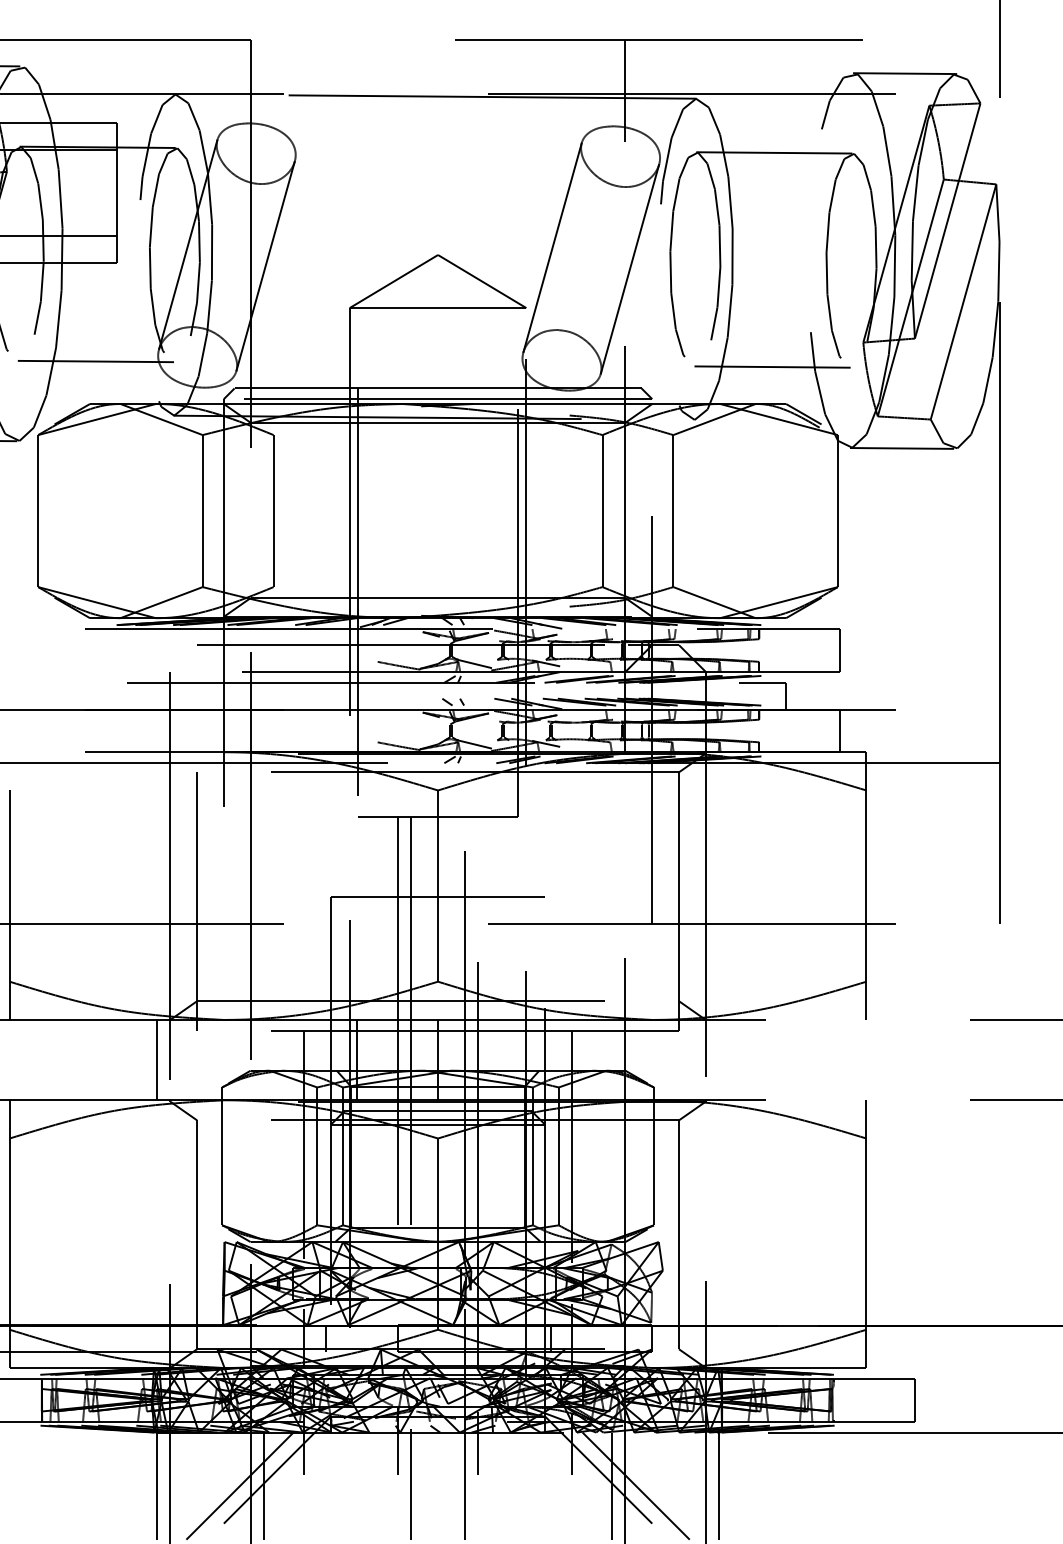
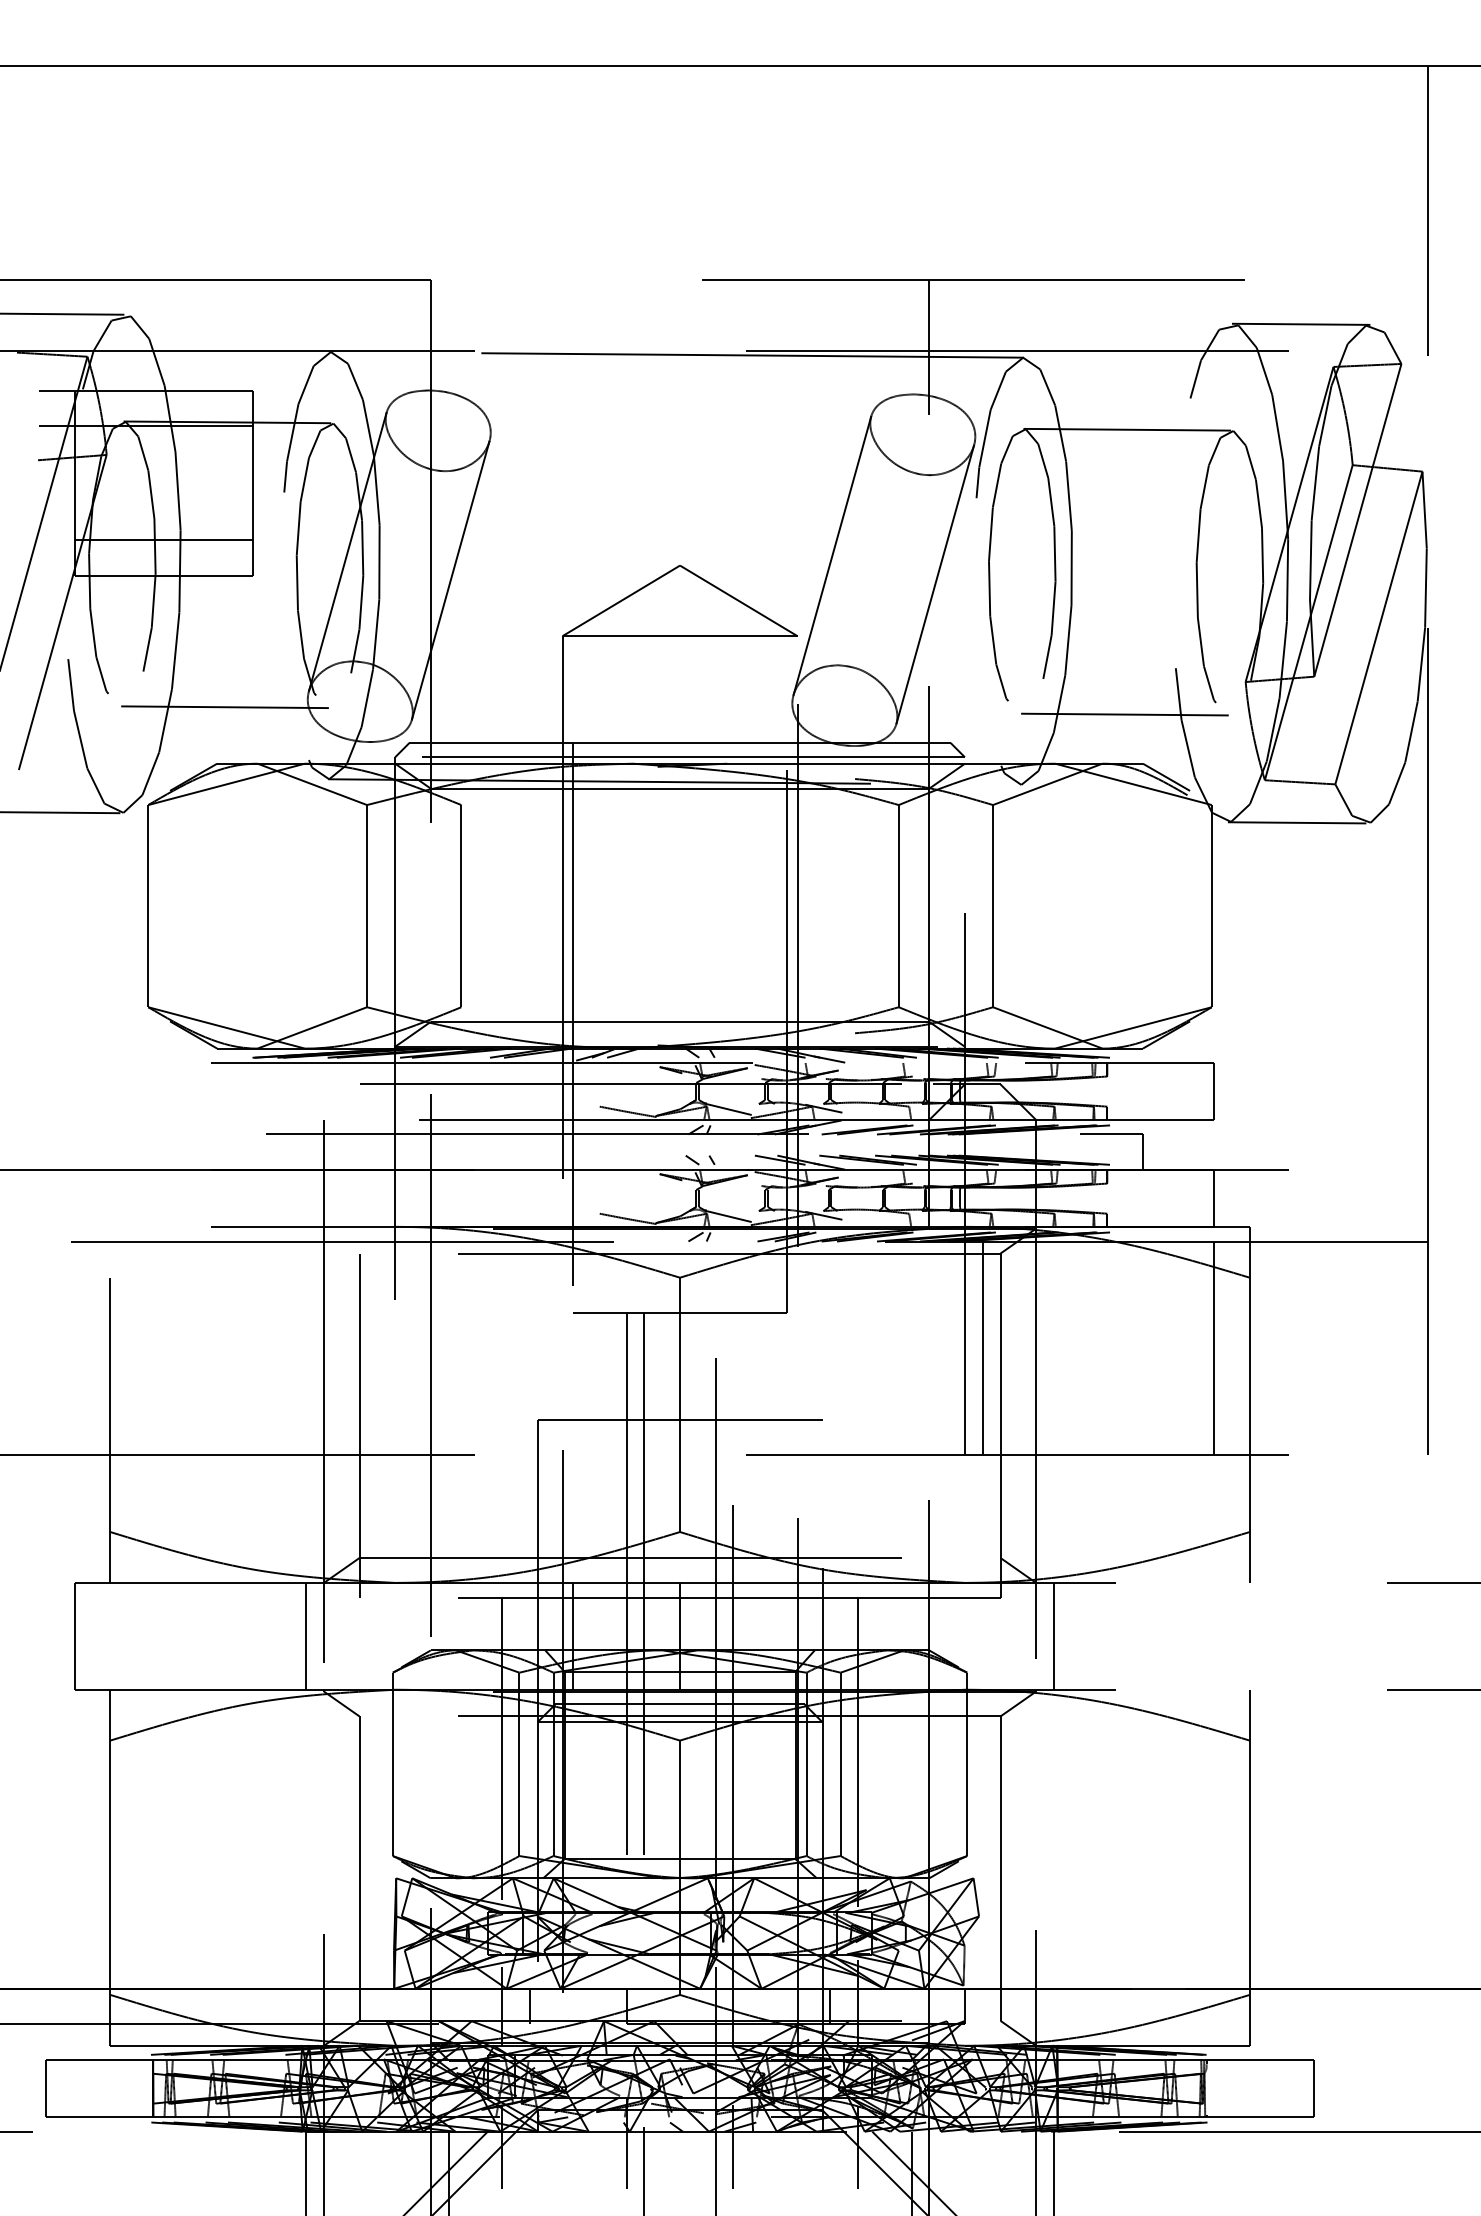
line: (665, 843) -> (982, 1348), added
line: (839, 843) -> (1214, 1348), added
line: (718, 1059) -> (1053, 1635), added

